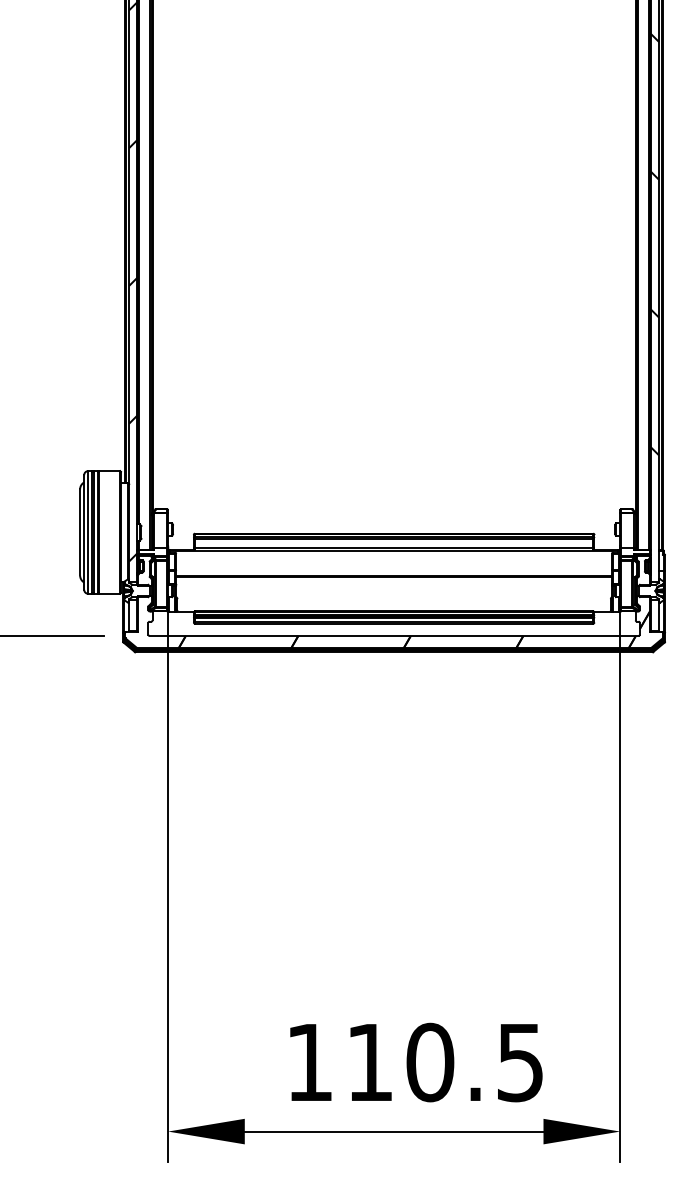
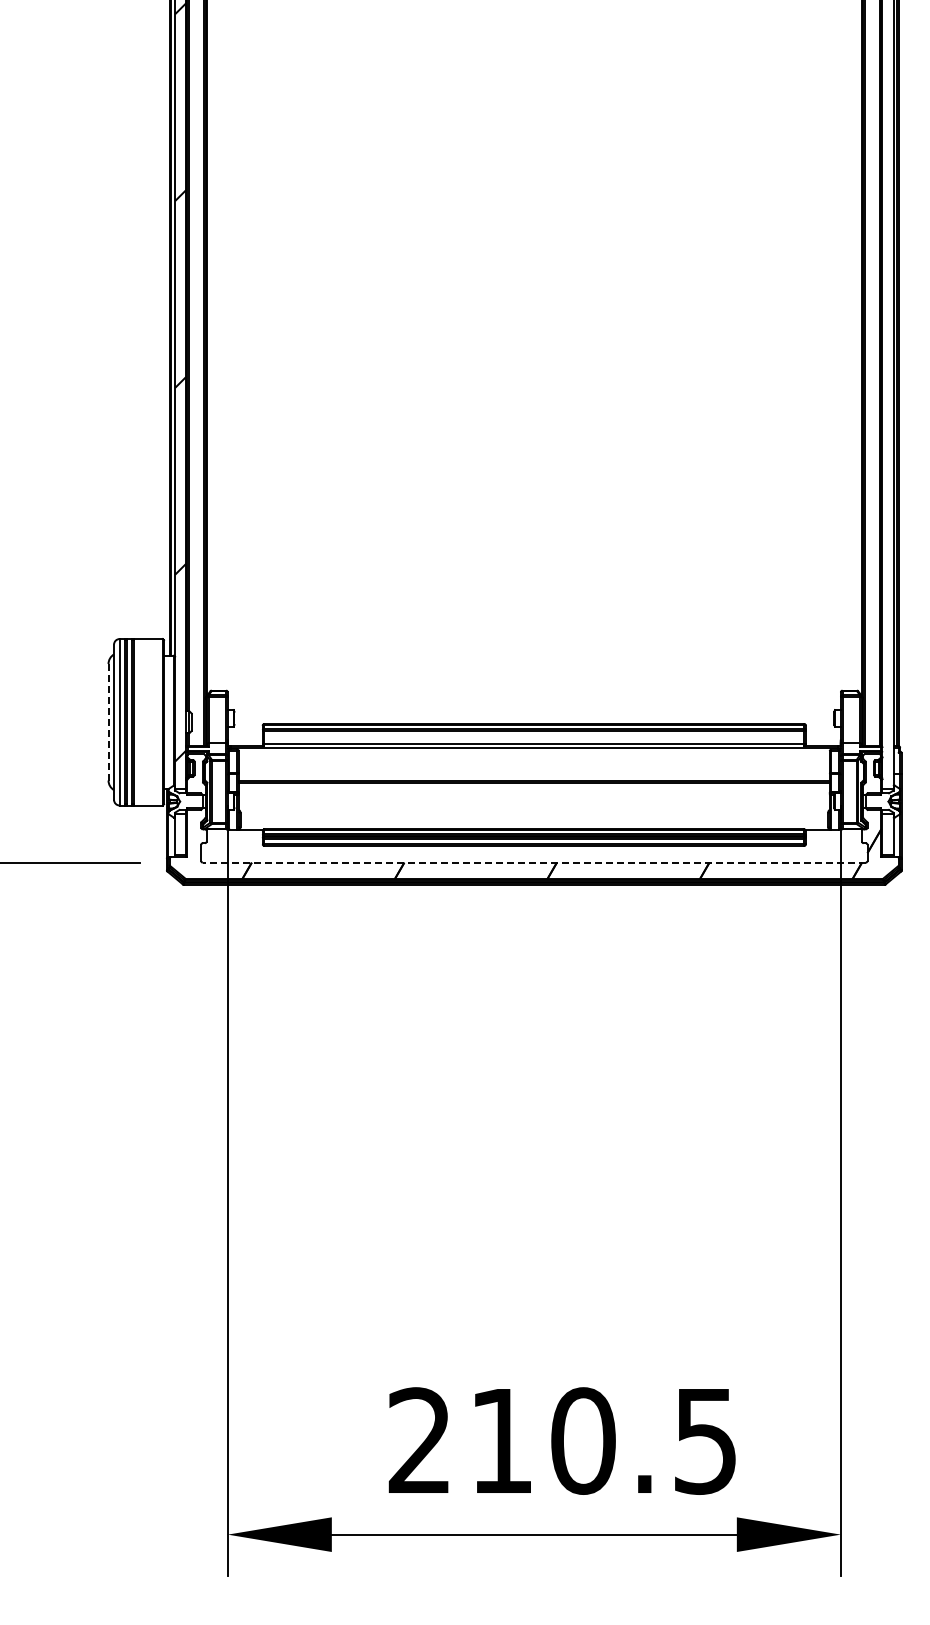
hatch: (654, 244) -> (887, 331), removed
line: (80, 532) -> (108, 722), solid -> dashed
line: (393, 635) -> (533, 862), solid -> dashed
text: (308, 1061) -> (418, 1439), 110.5 -> 210.5

